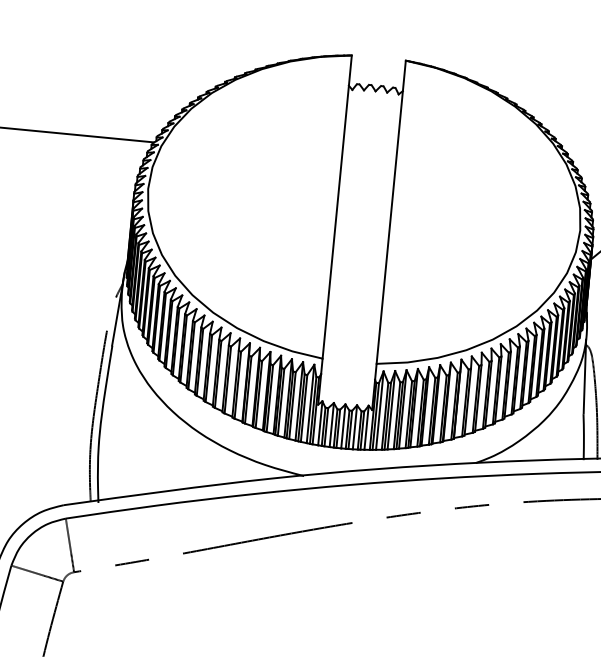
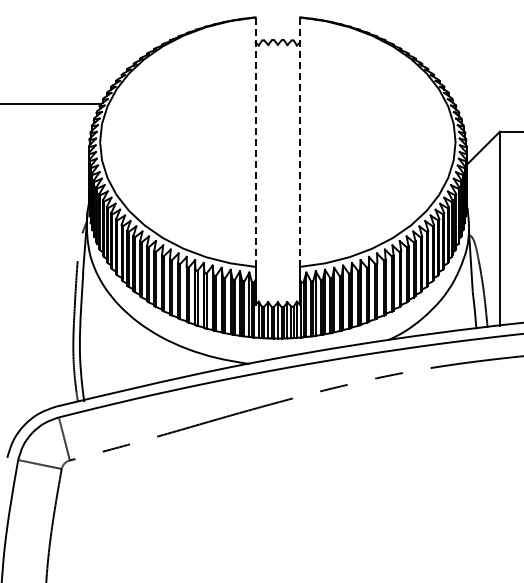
line: (337, 207) -> (255, 142), solid -> dashed
line: (391, 212) -> (300, 142), solid -> dashed

